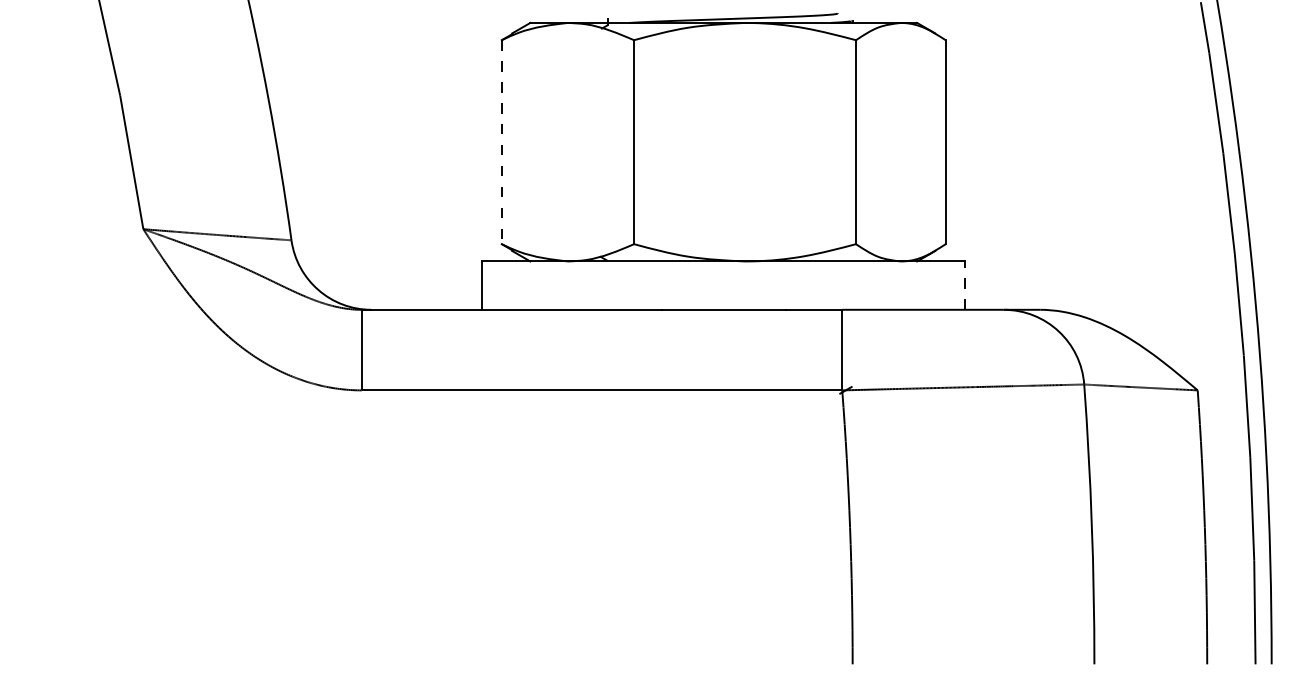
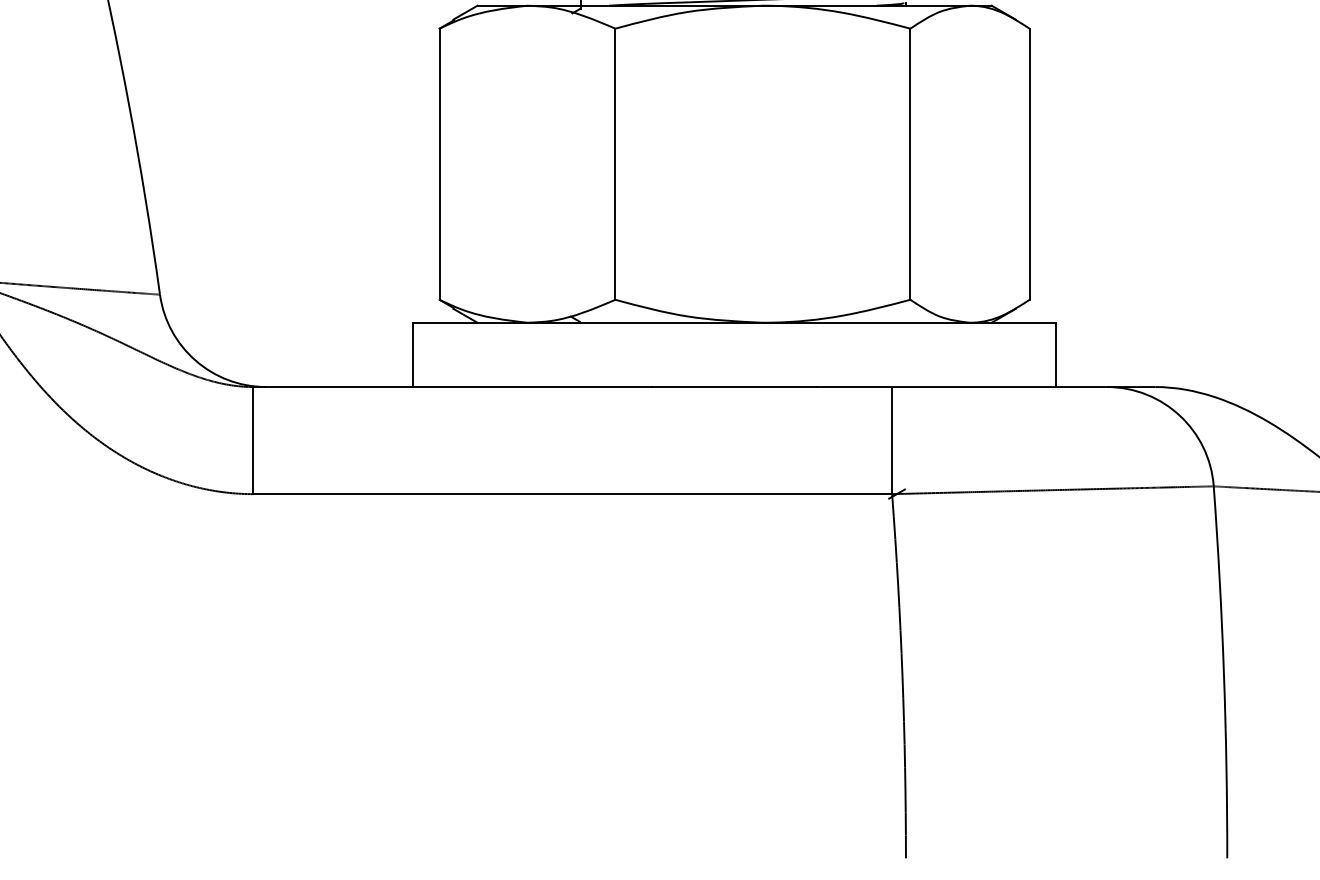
line: (501, 142) -> (439, 164), dashed -> solid
line: (965, 285) -> (1055, 354), dashed -> solid

